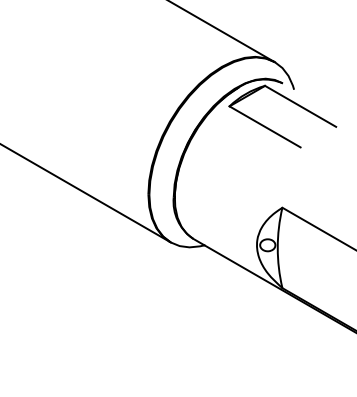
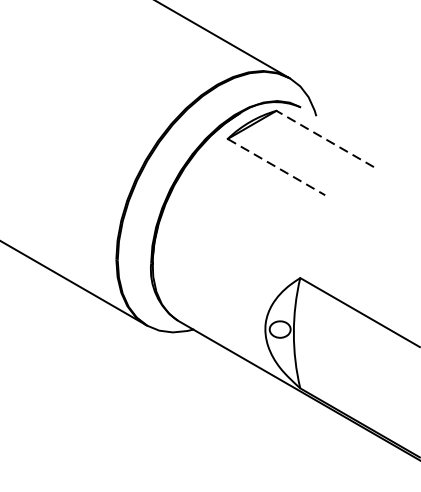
line: (300, 106) -> (325, 139), solid -> dashed
line: (265, 127) -> (277, 167), solid -> dashed

